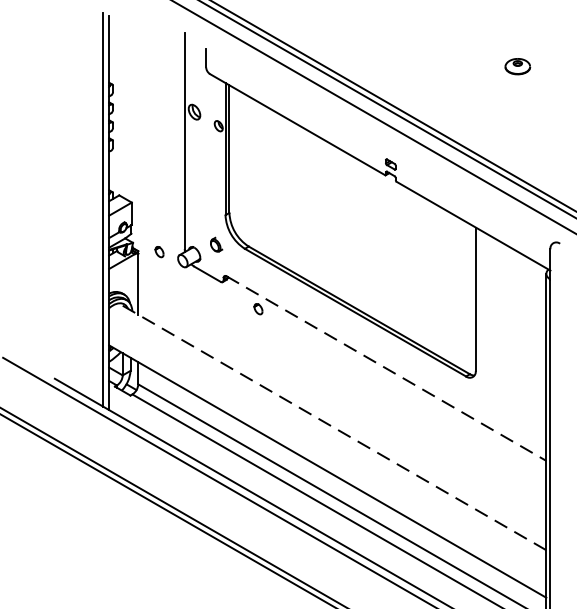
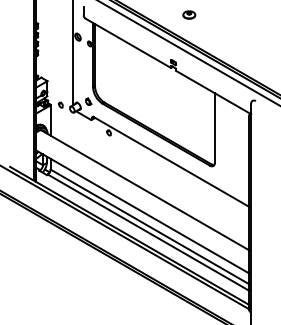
part: (518, 65) -> (189, 14), moved
line: (386, 367) -> (171, 161), dashed -> solid
line: (331, 425) -> (144, 189), dashed -> solid

